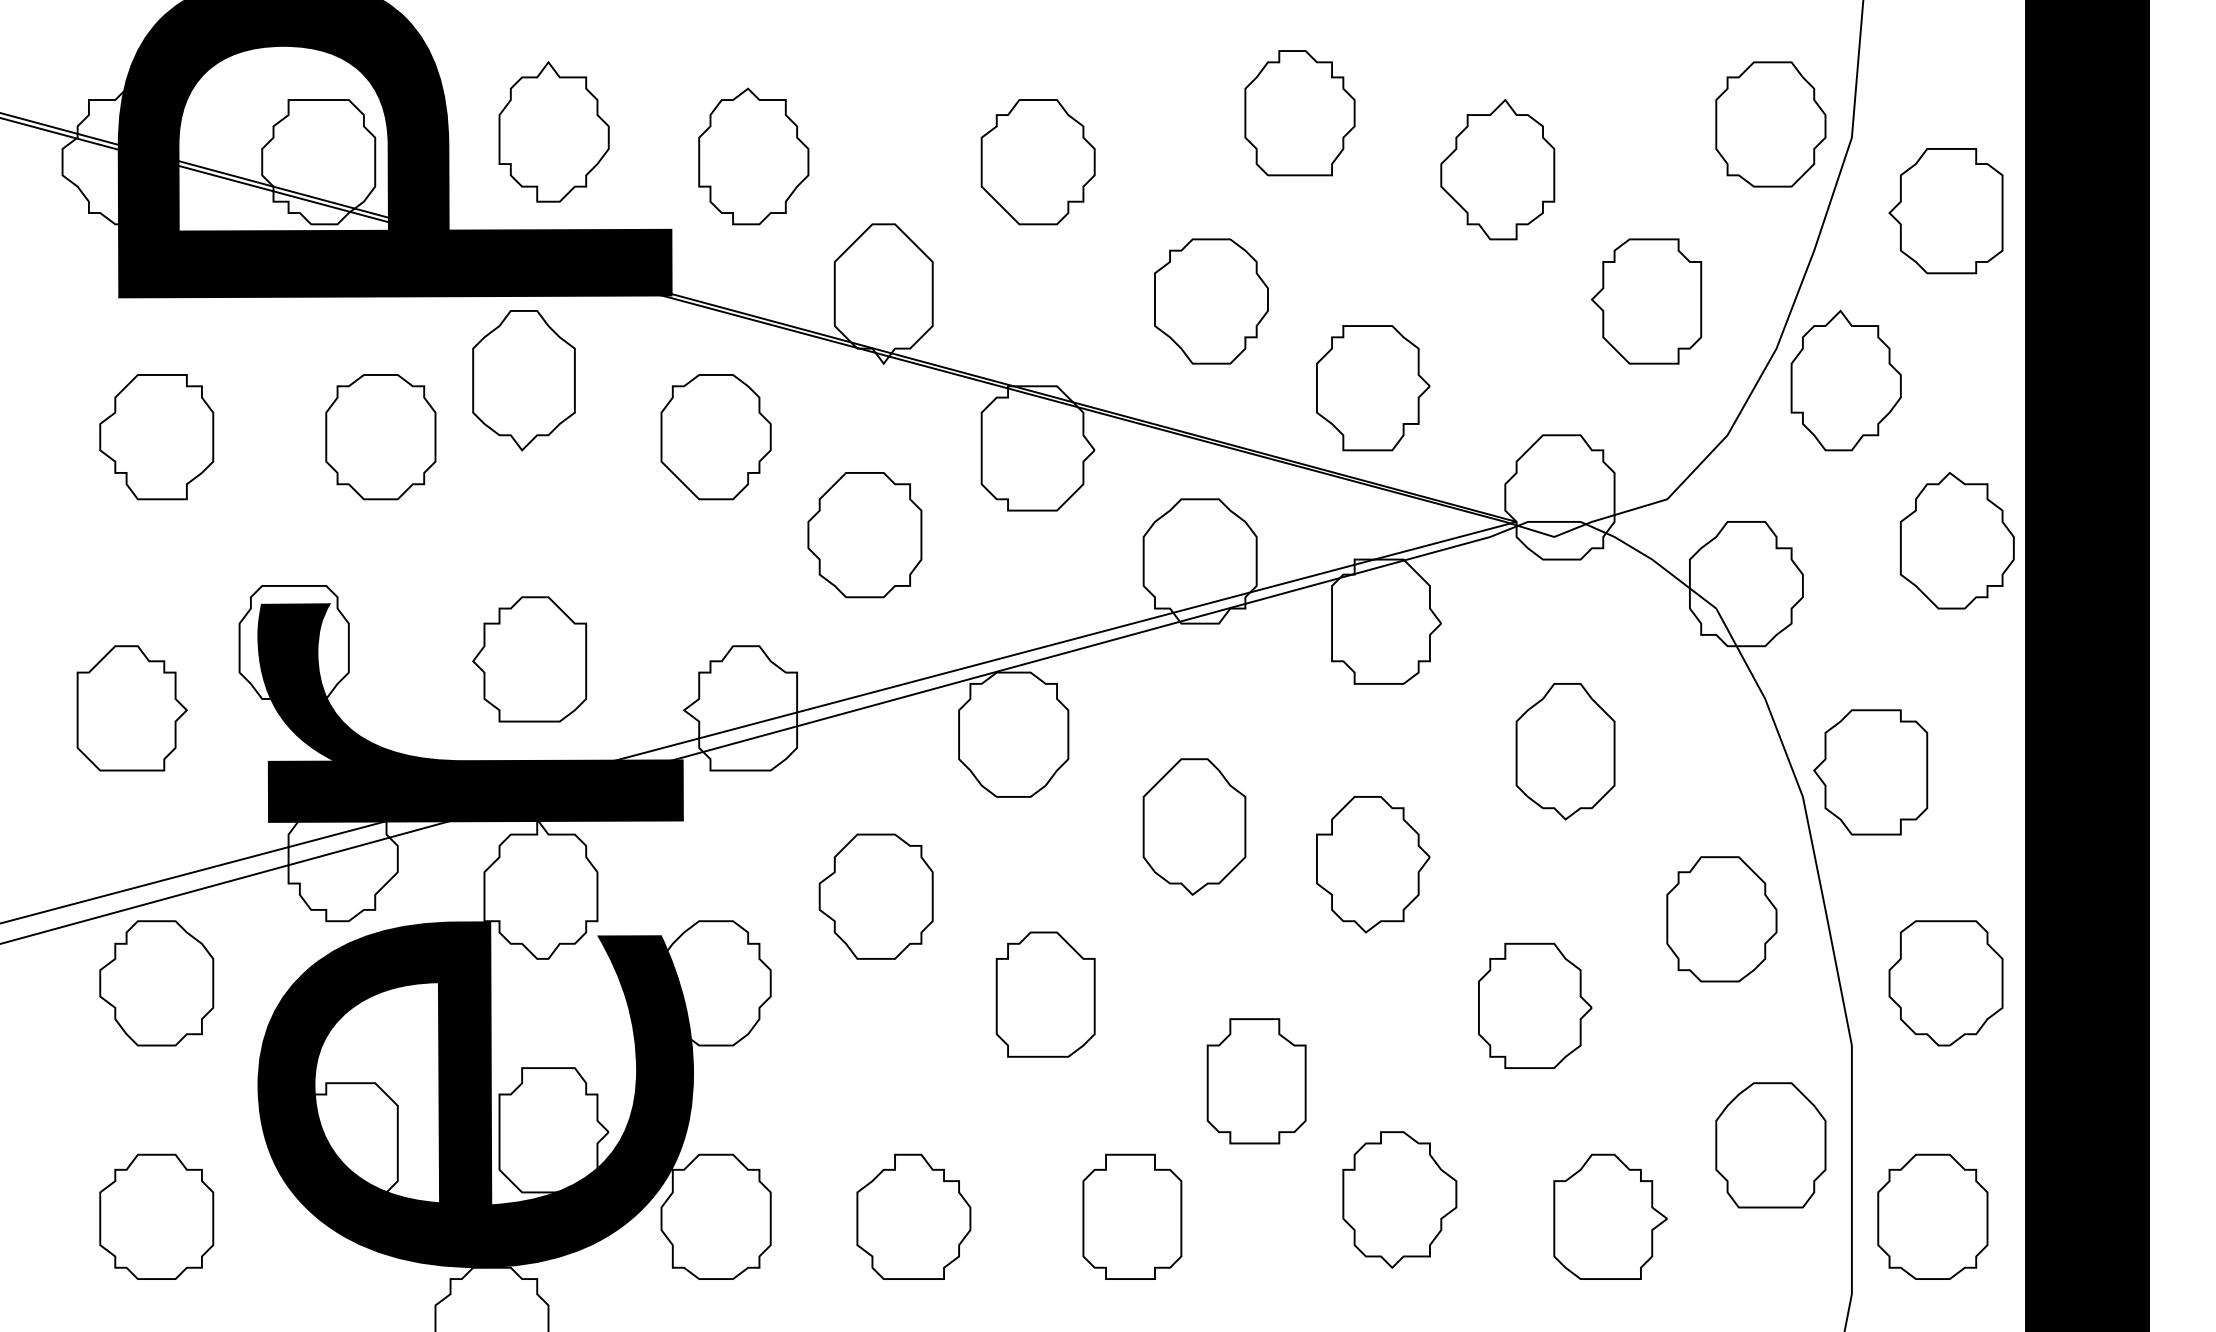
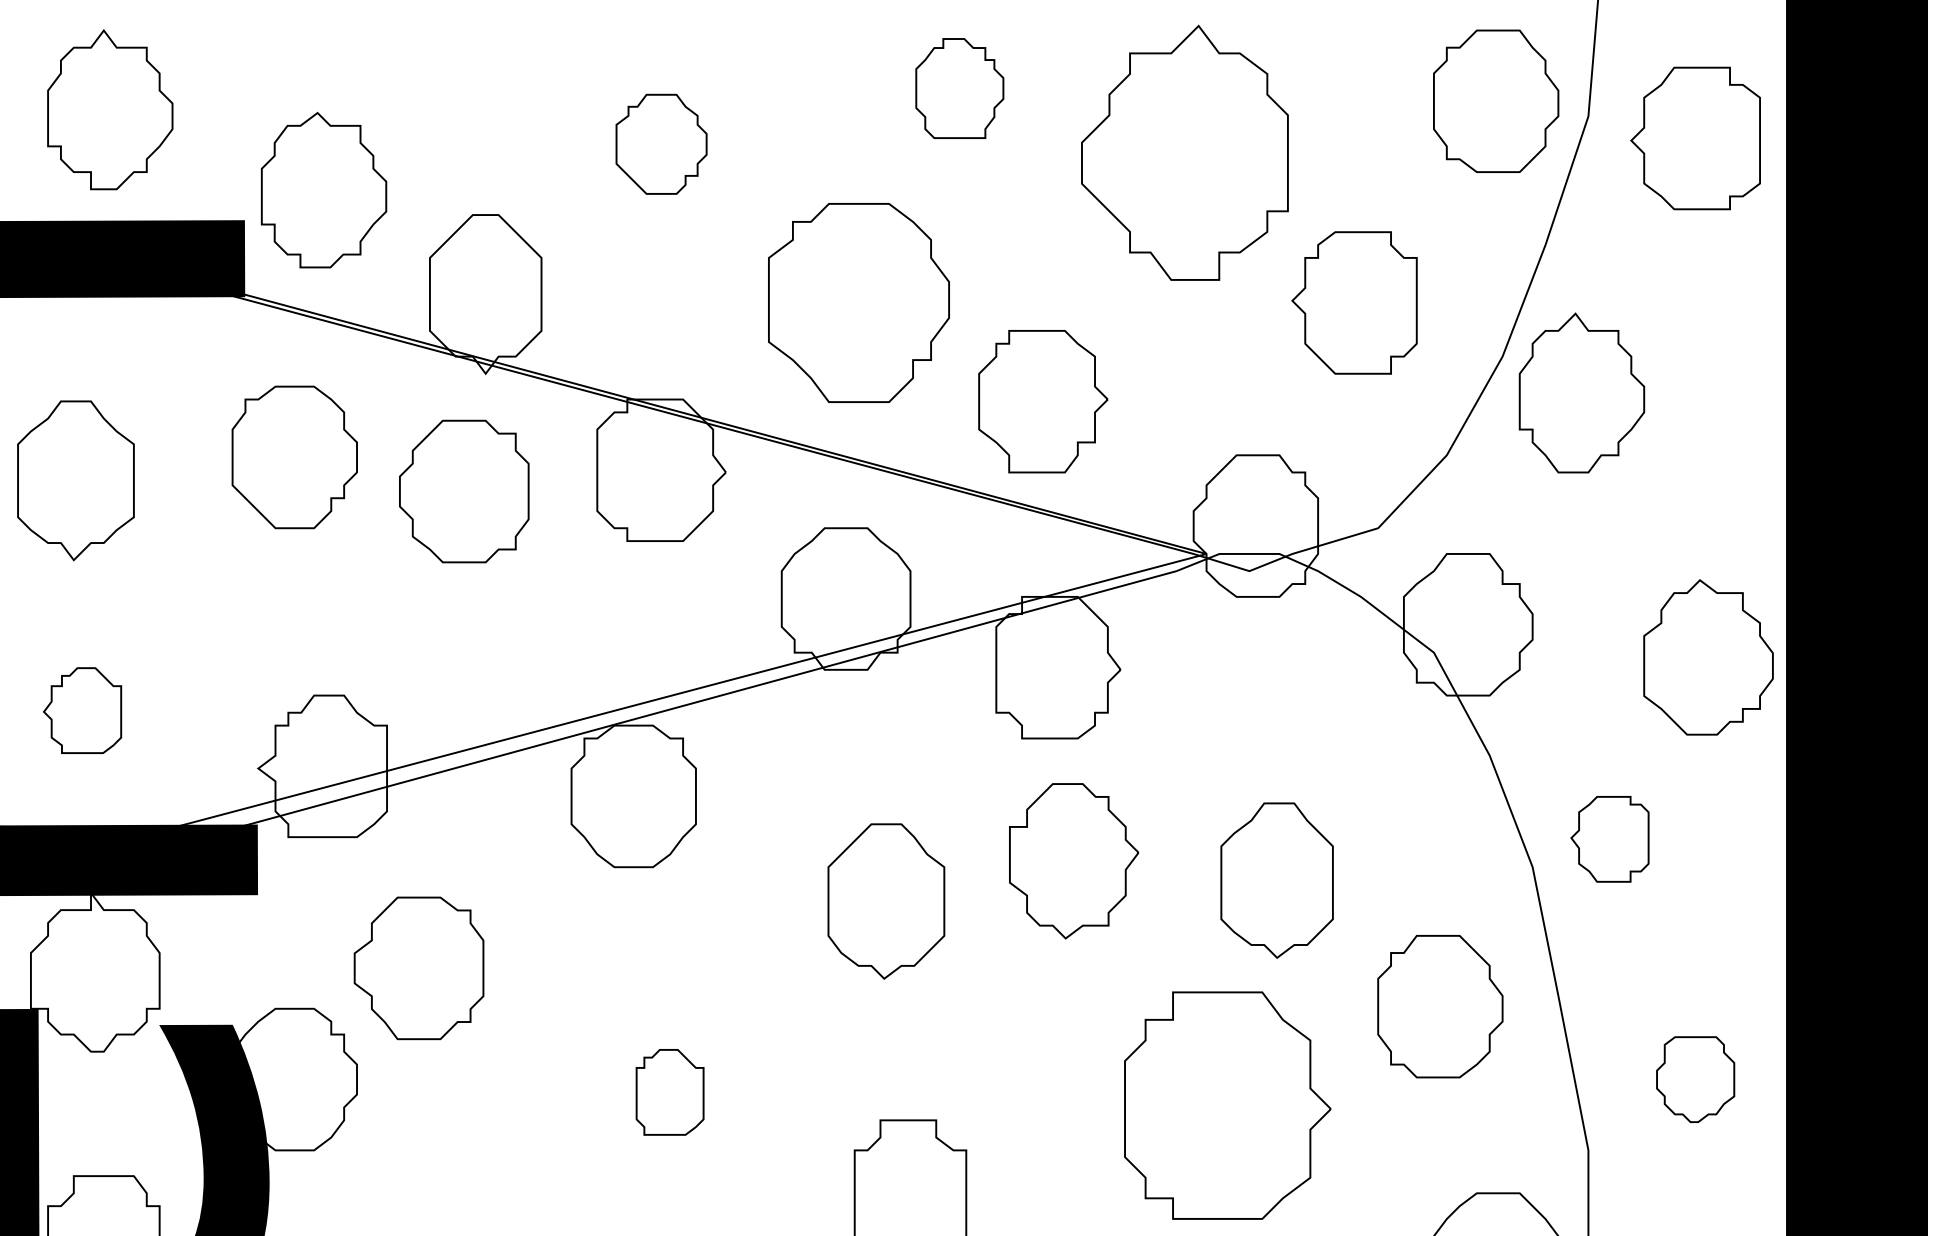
part: (1299, 113) -> (959, 88), size x0.7
part: (753, 156) -> (323, 190), moved
part: (1037, 162) -> (660, 144), size x0.7
part: (1497, 169) -> (1184, 152), size x1.6
part: (1945, 211) -> (1695, 138), moved
part: (1211, 301) -> (859, 302), size x1.4
part: (523, 380) -> (75, 480), moved
part: (864, 535) -> (463, 492), moved
part: (1957, 540) -> (1708, 657), moved
part: (529, 659) -> (82, 710), size x0.6
part: (1565, 751) -> (1277, 880), moved
part: (1870, 772) -> (1609, 839), size x0.6
part: (1194, 826) -> (886, 900), moved
part: (1373, 864) -> (1074, 861), moved
part: (875, 896) -> (418, 968), moved
part: (1945, 983) -> (1695, 1079), size x0.6
part: (1045, 994) -> (669, 1092), size x0.6
part: (1535, 1005) -> (1228, 1104), size x1.6

